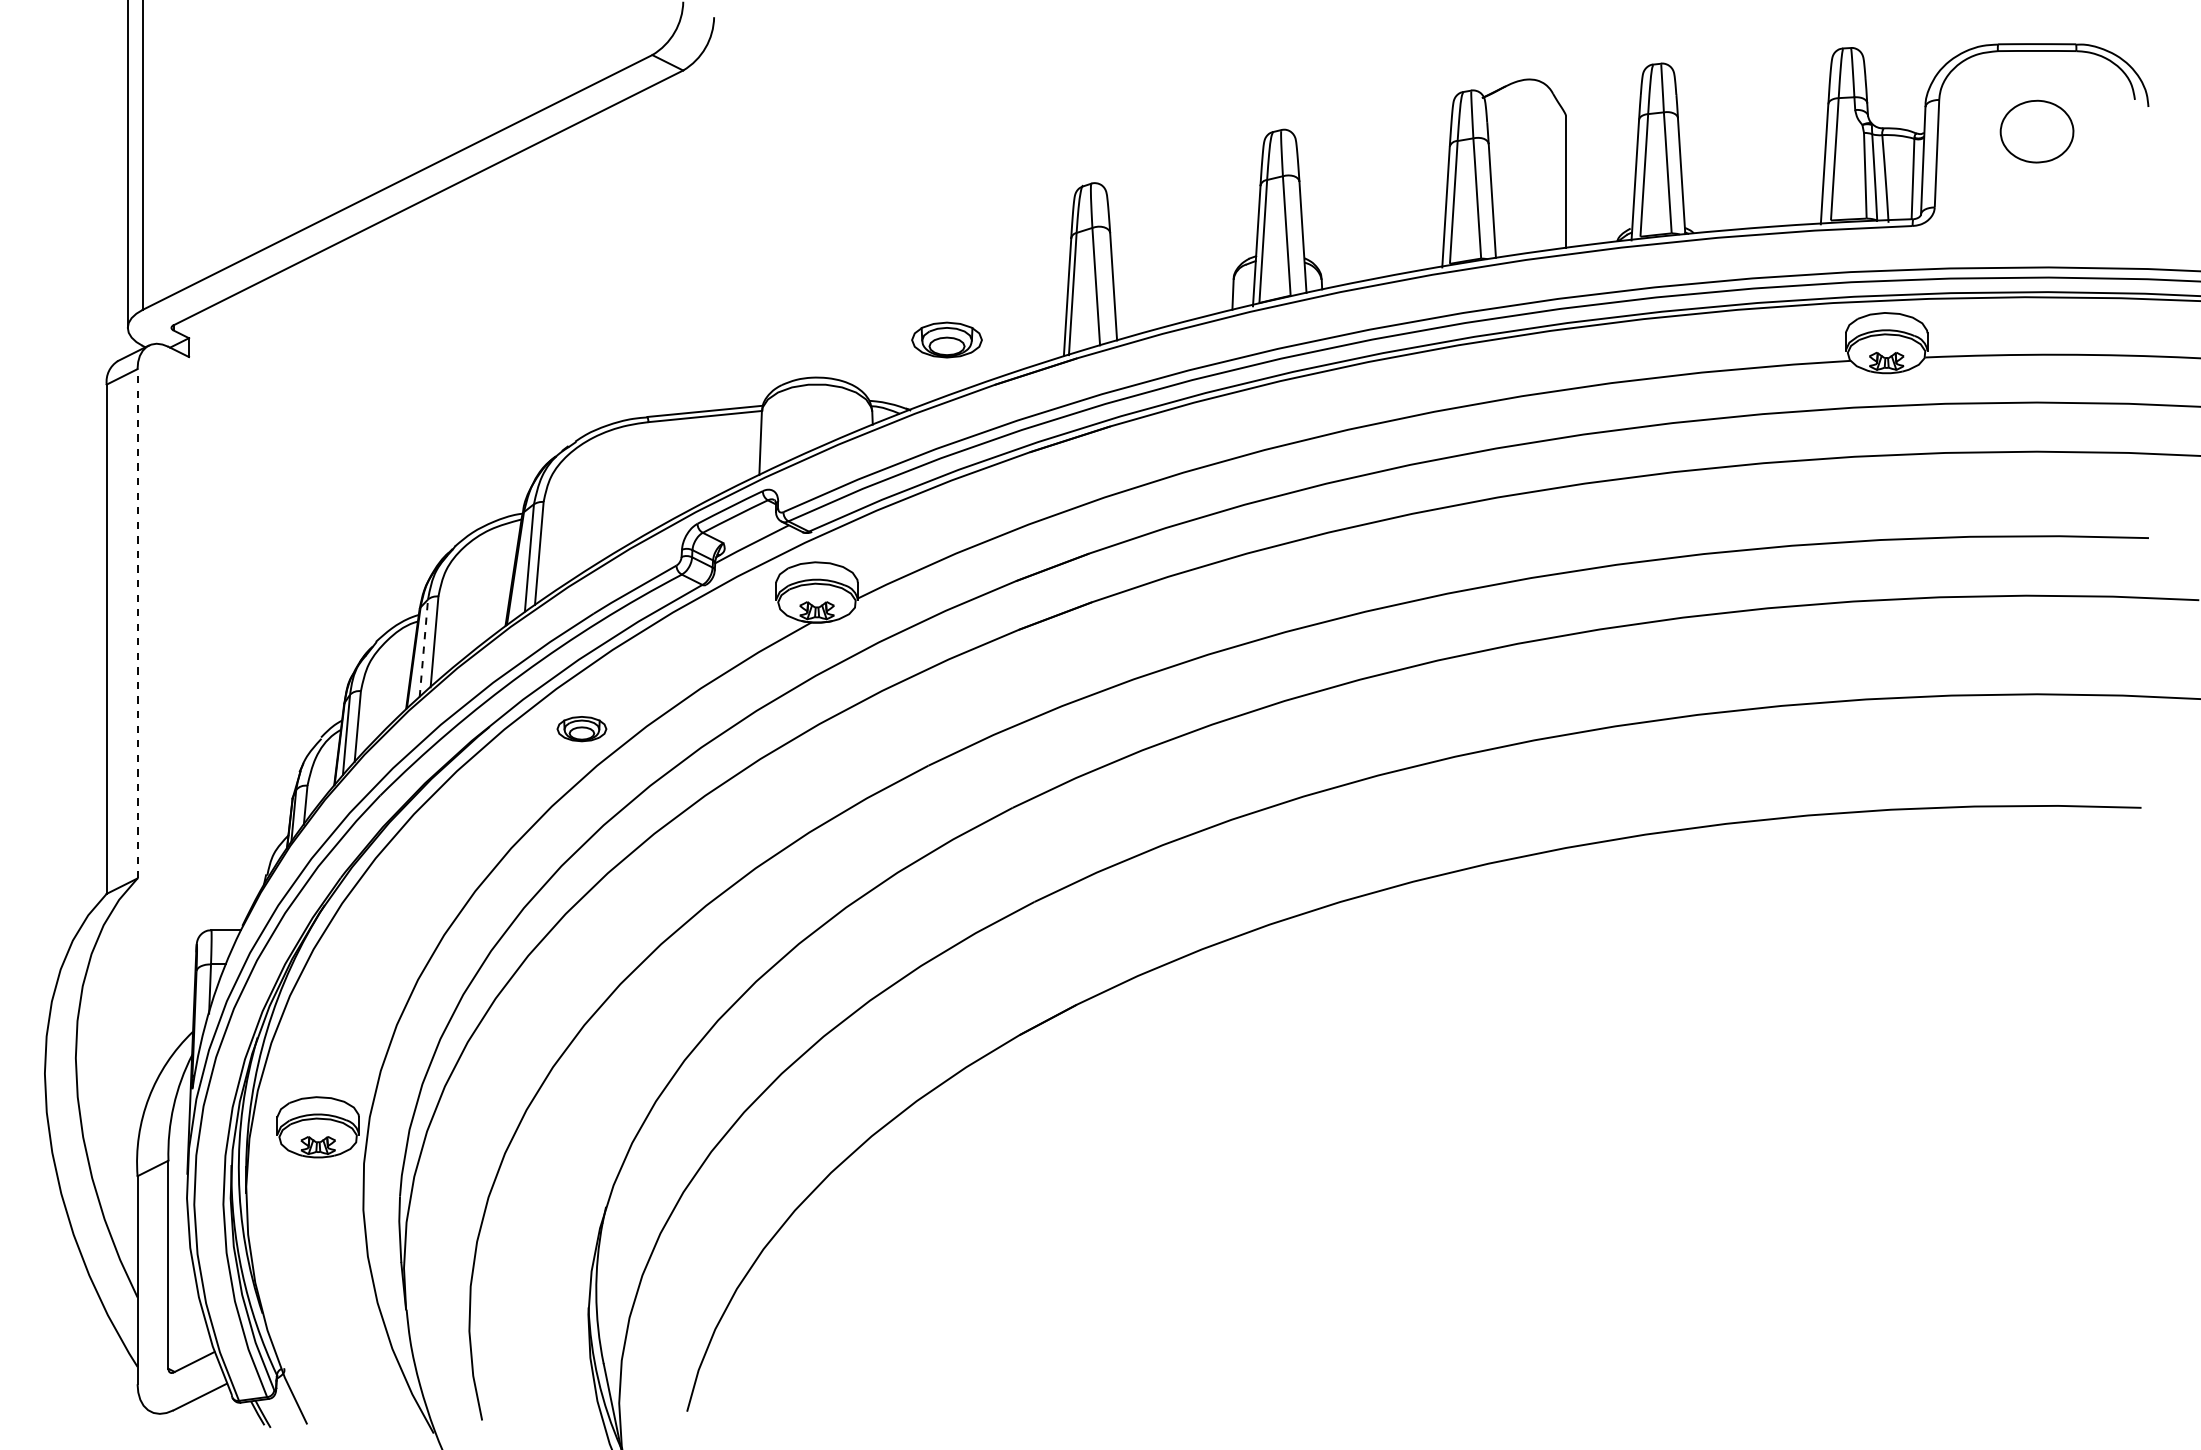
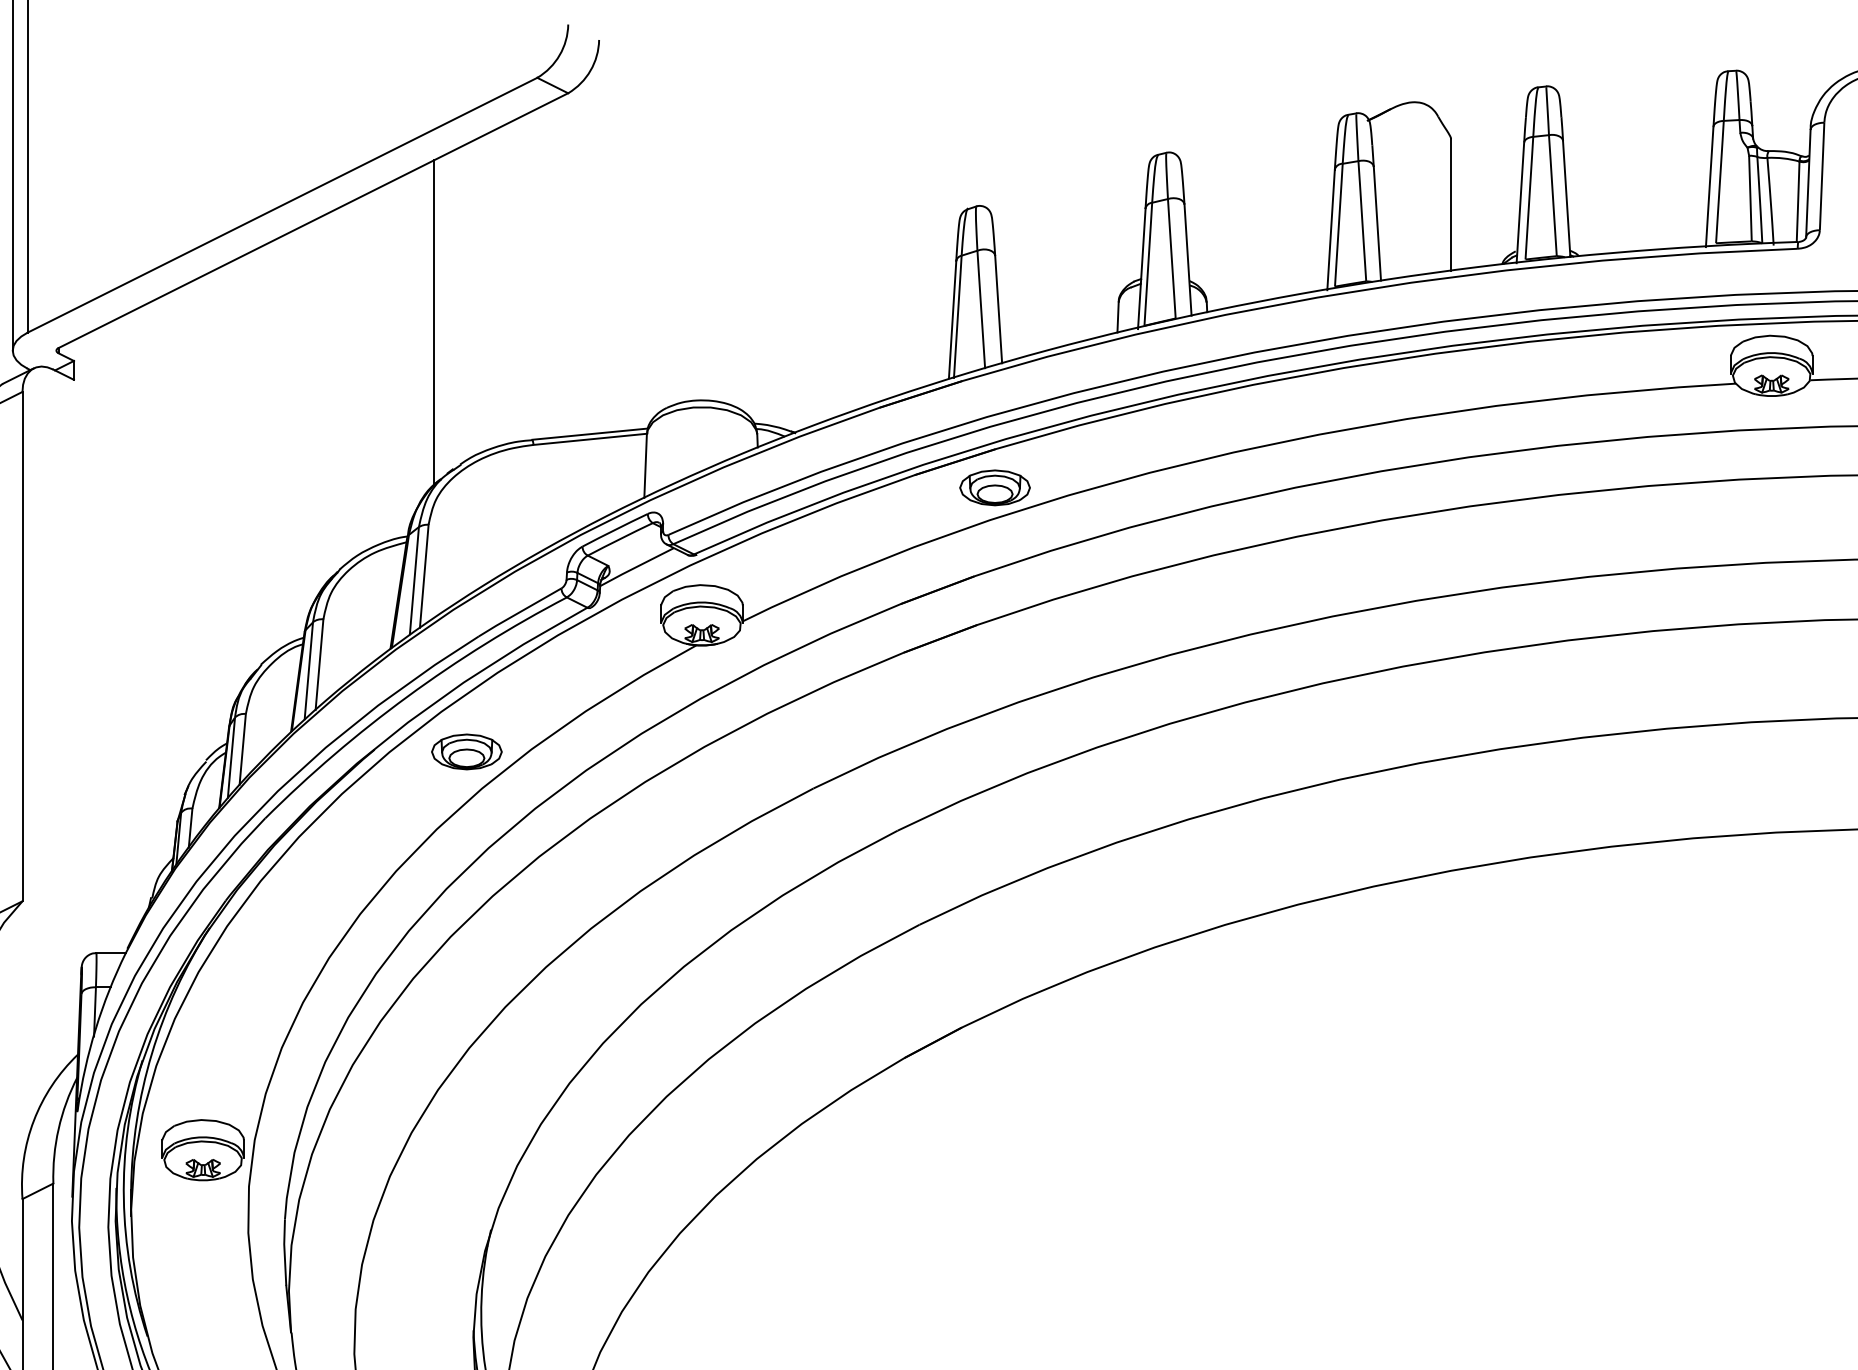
line: (549, 299) -> (434, 322), added
part: (946, 339) -> (994, 487), moved
line: (137, 623) -> (22, 646), dashed -> solid
line: (423, 648) -> (308, 671), dashed -> solid
part: (581, 728) -> (466, 751), size x1.43

